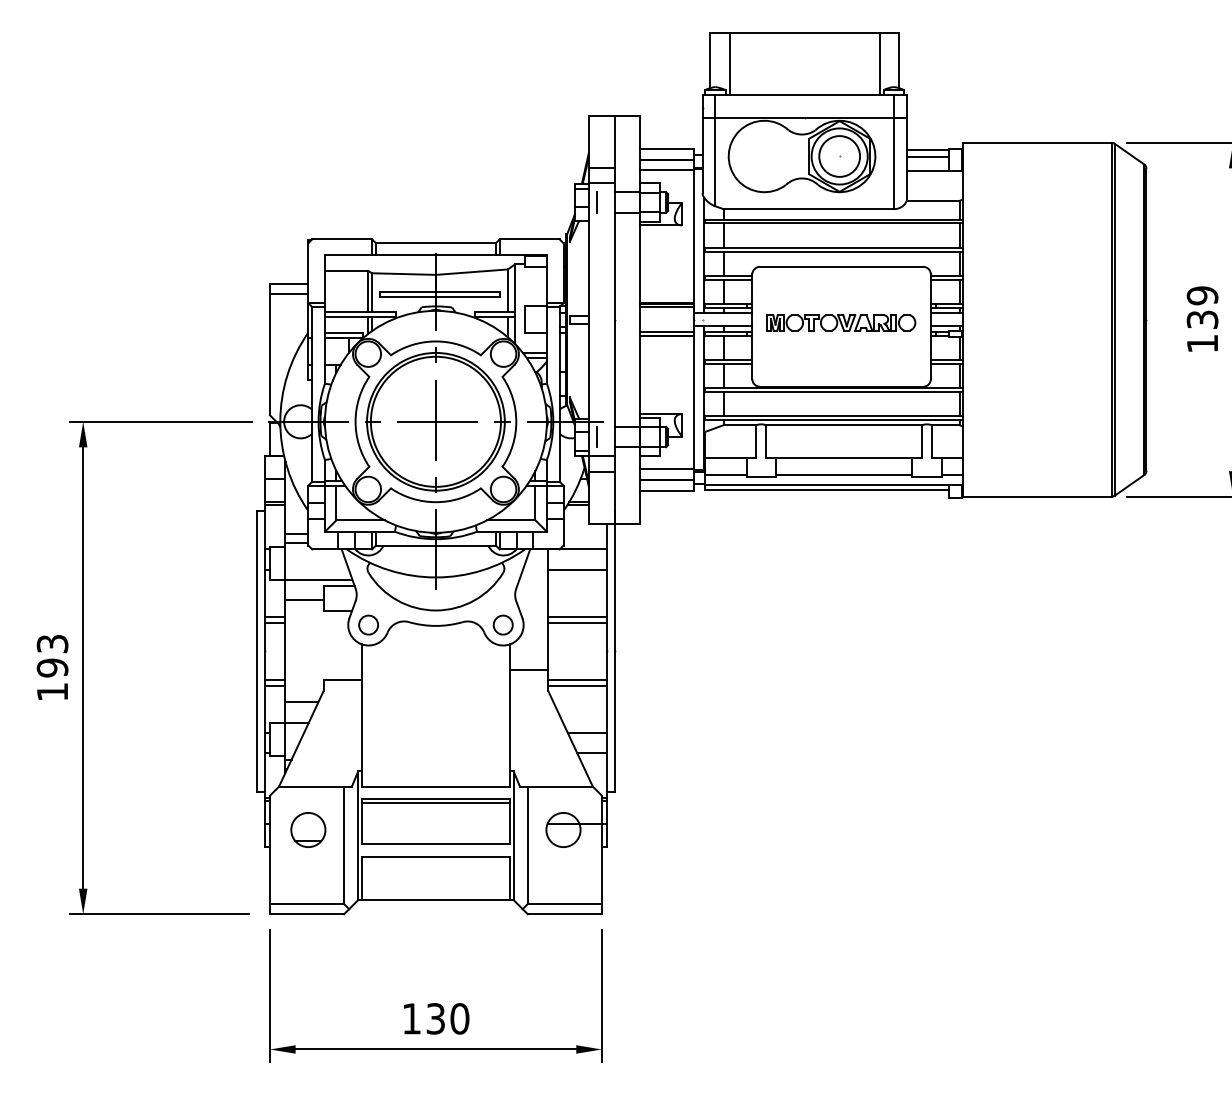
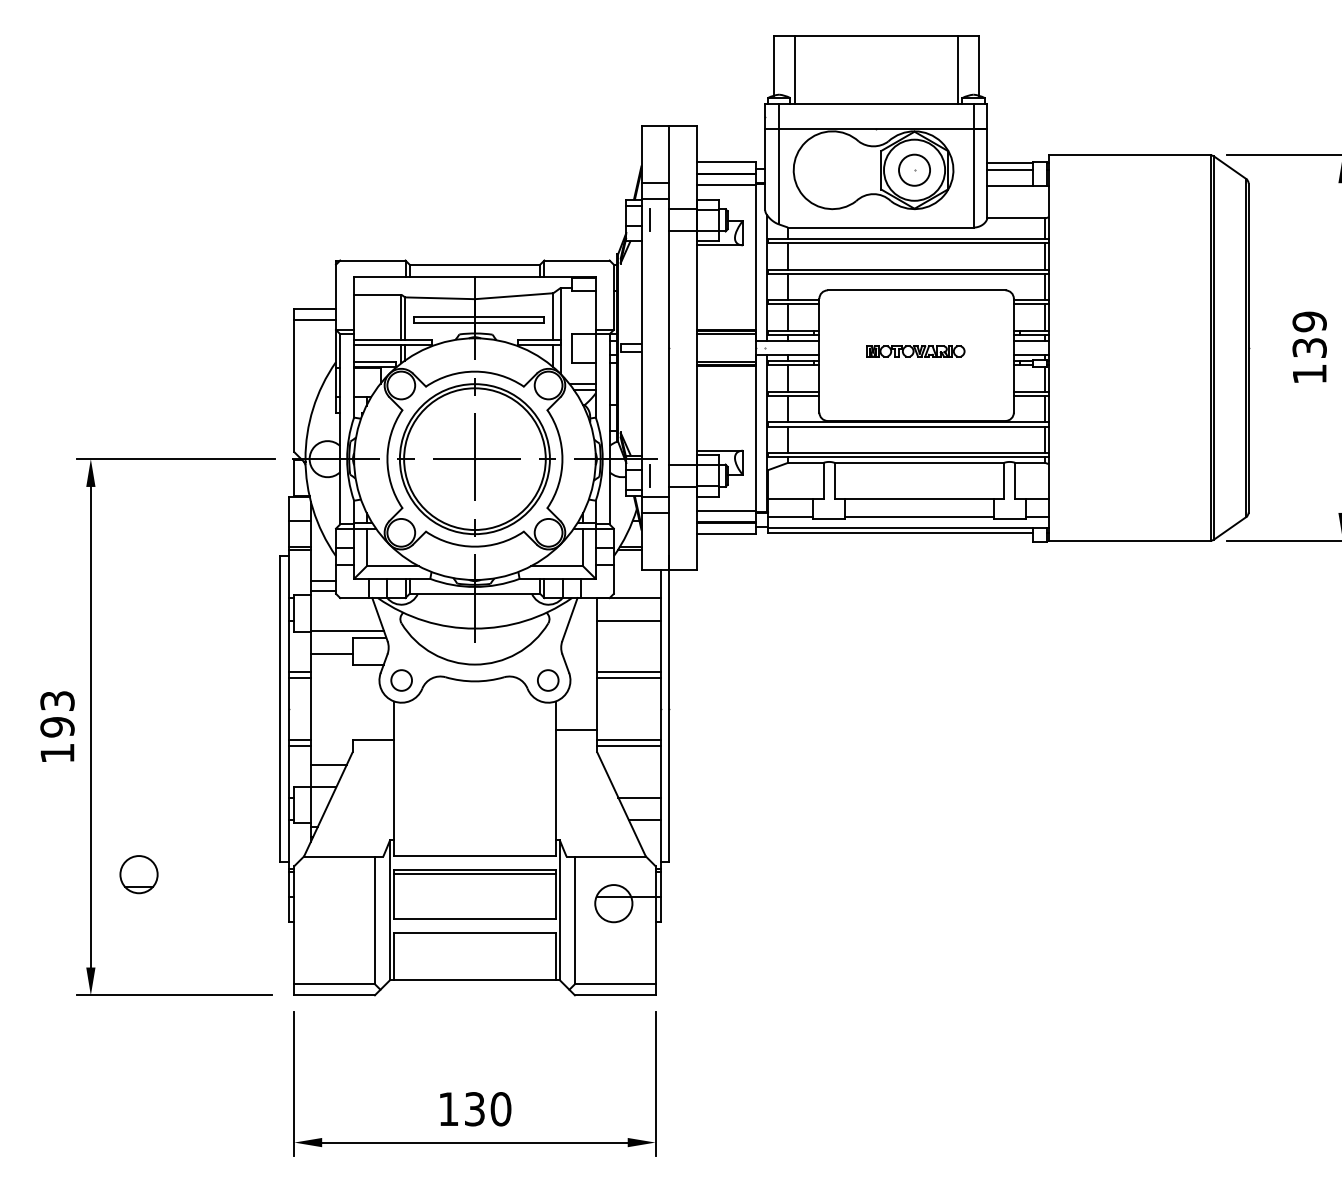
circle: (839, 156) -> (914, 170), size x0.7
part: (840, 322) -> (915, 351), size x0.6
part: (307, 829) -> (138, 874), moved

